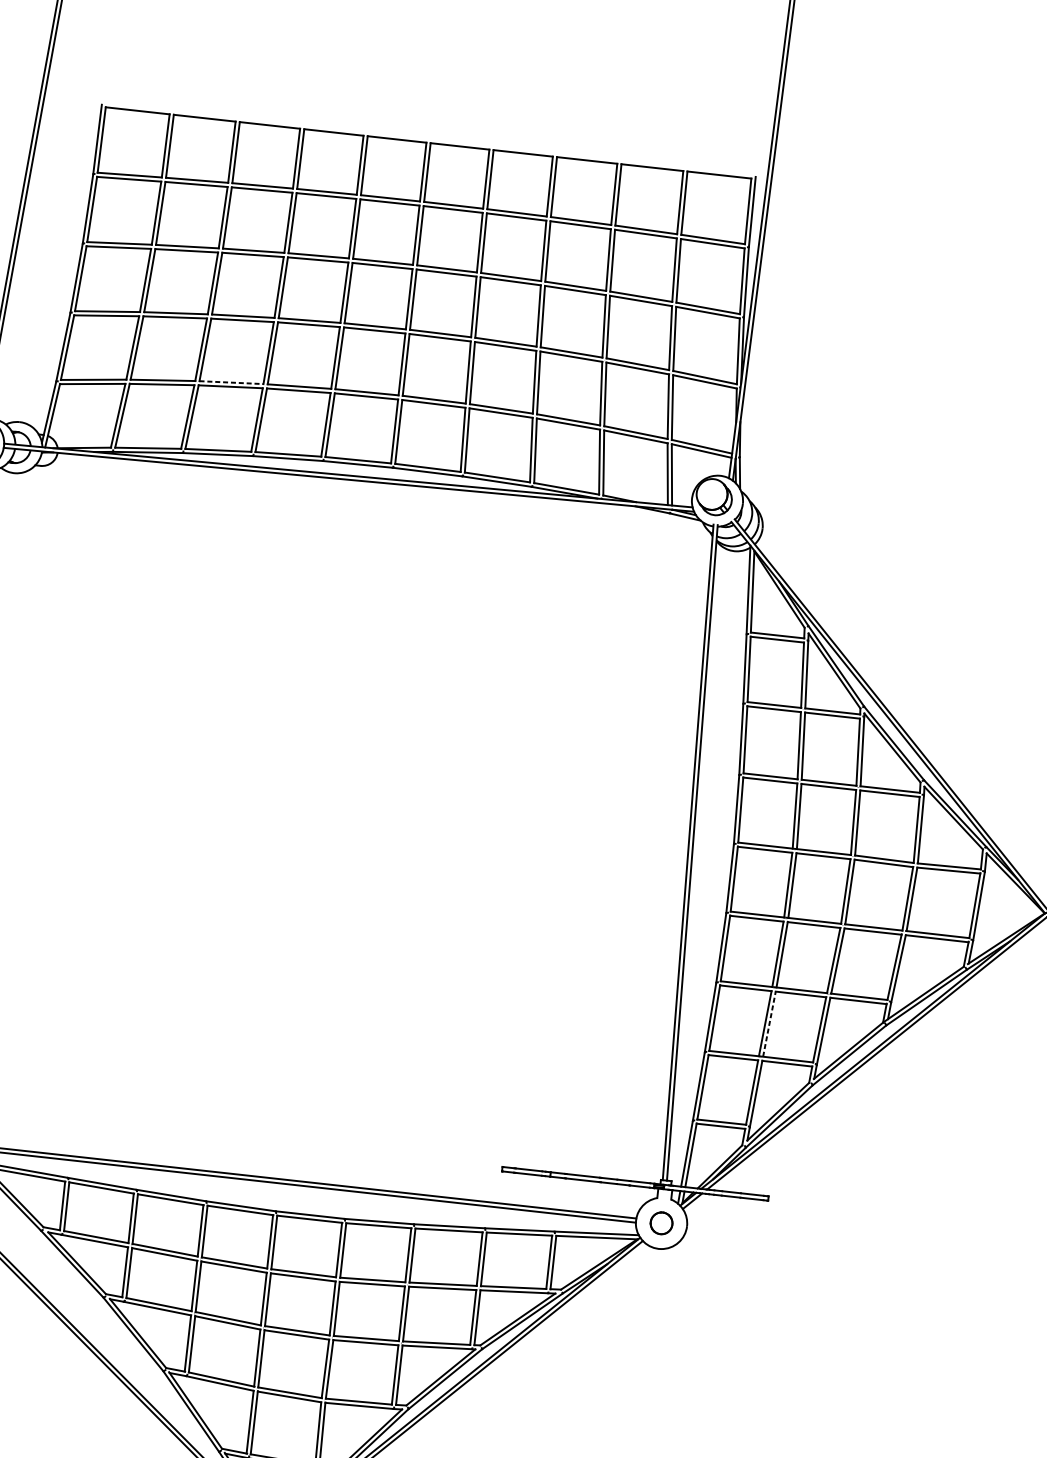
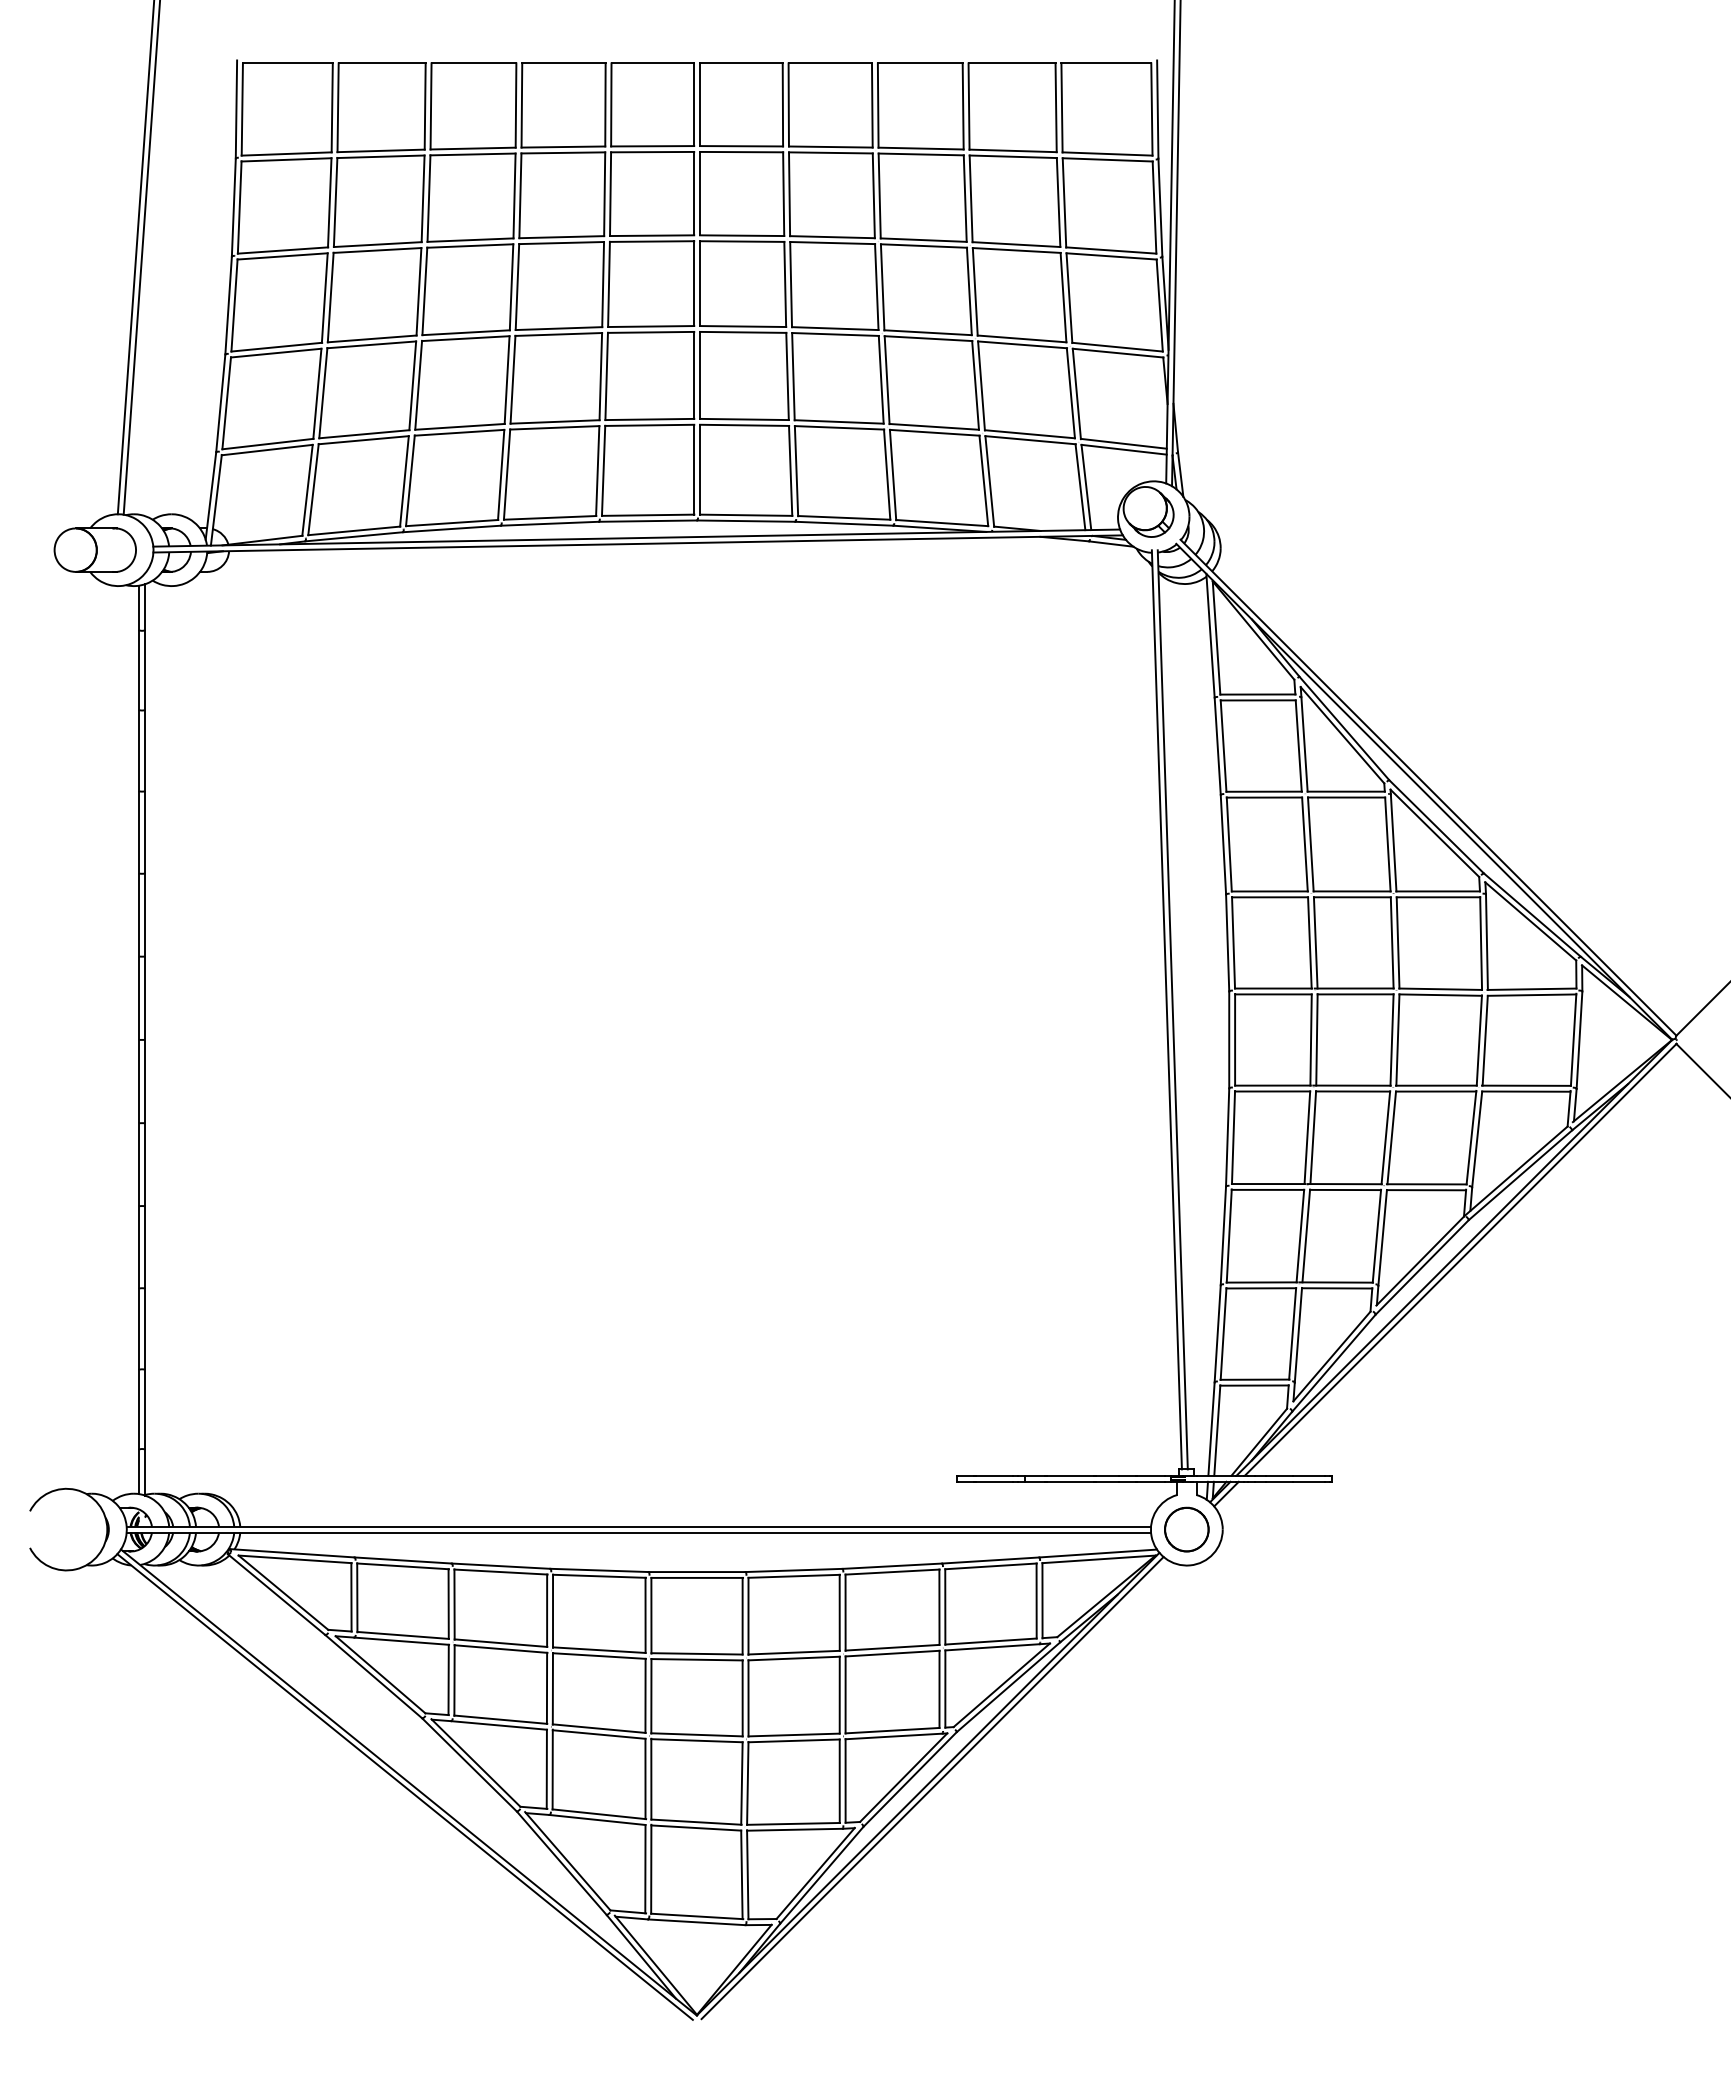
line: (231, 382) -> (460, 426), dashed -> solid
line: (769, 1023) -> (1306, 1235), dashed -> solid
part: (661, 1223) -> (1186, 1529), size x1.43

